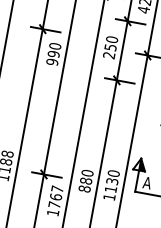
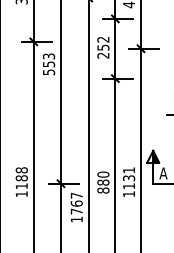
text: (112, 39) -> (103, 39), 250 -> 252
text: (53, 54) -> (48, 64), 990 -> 553
text: (114, 173) -> (129, 170), 1130 -> 1131

